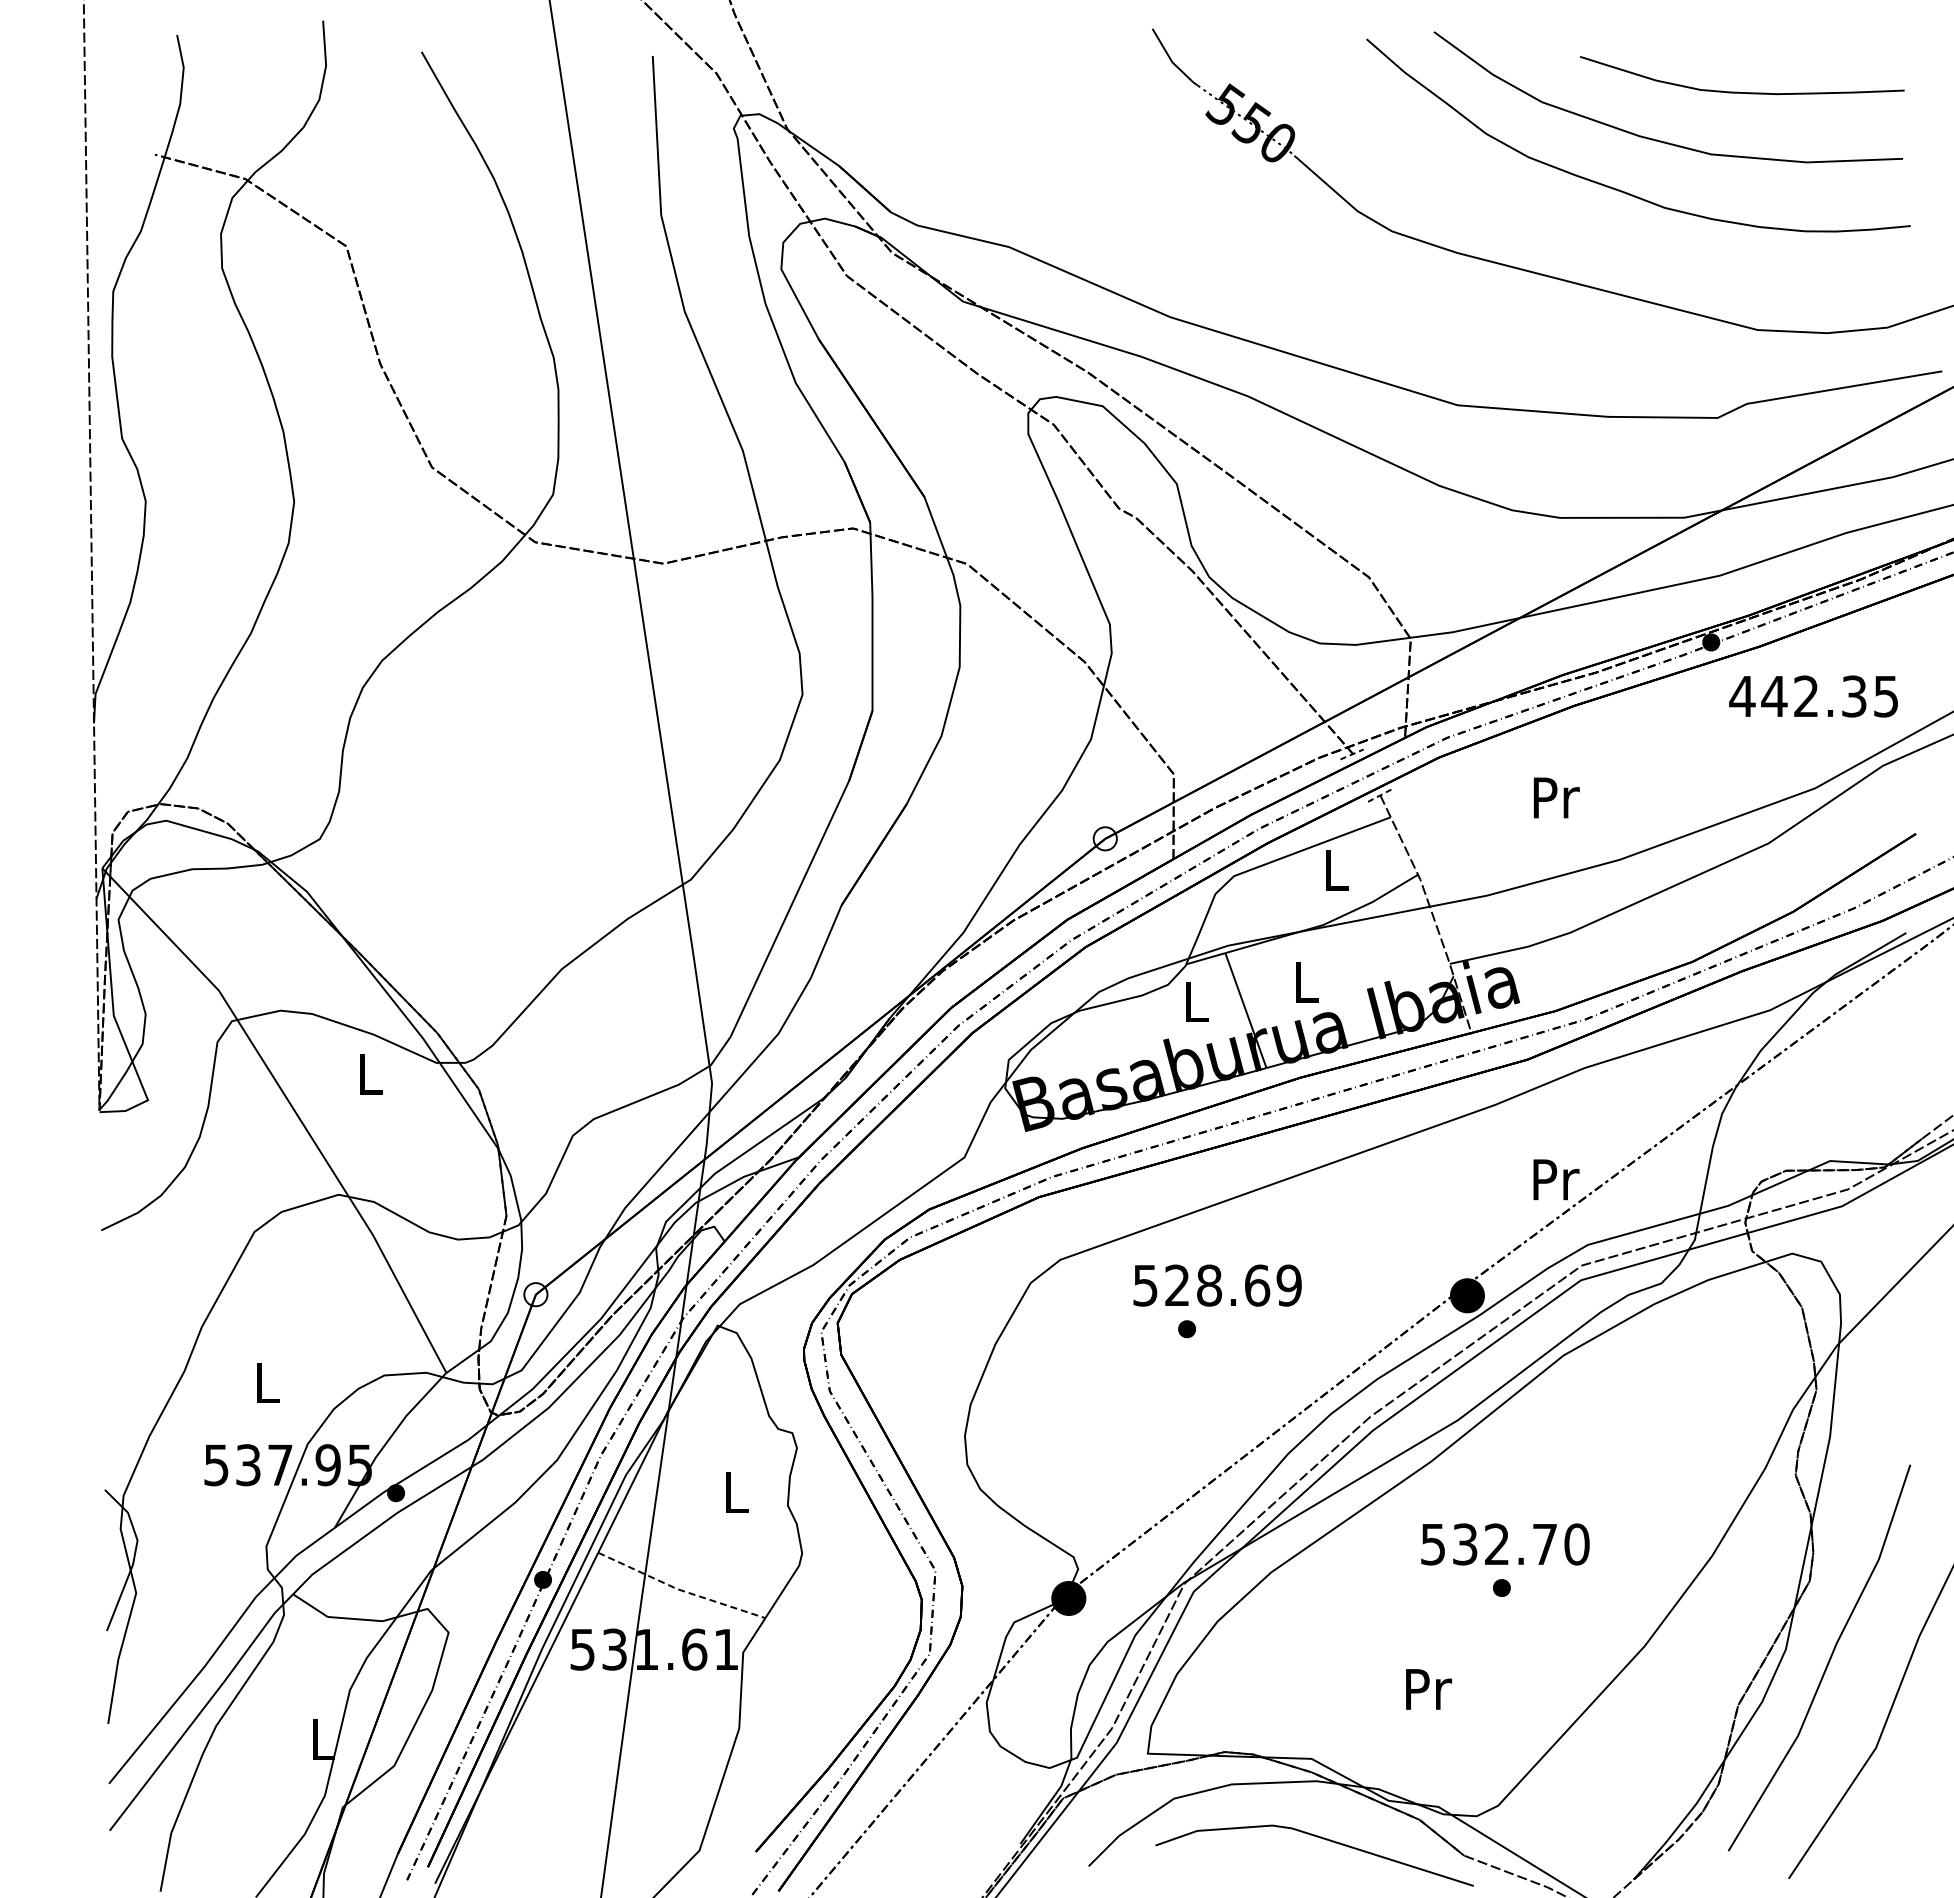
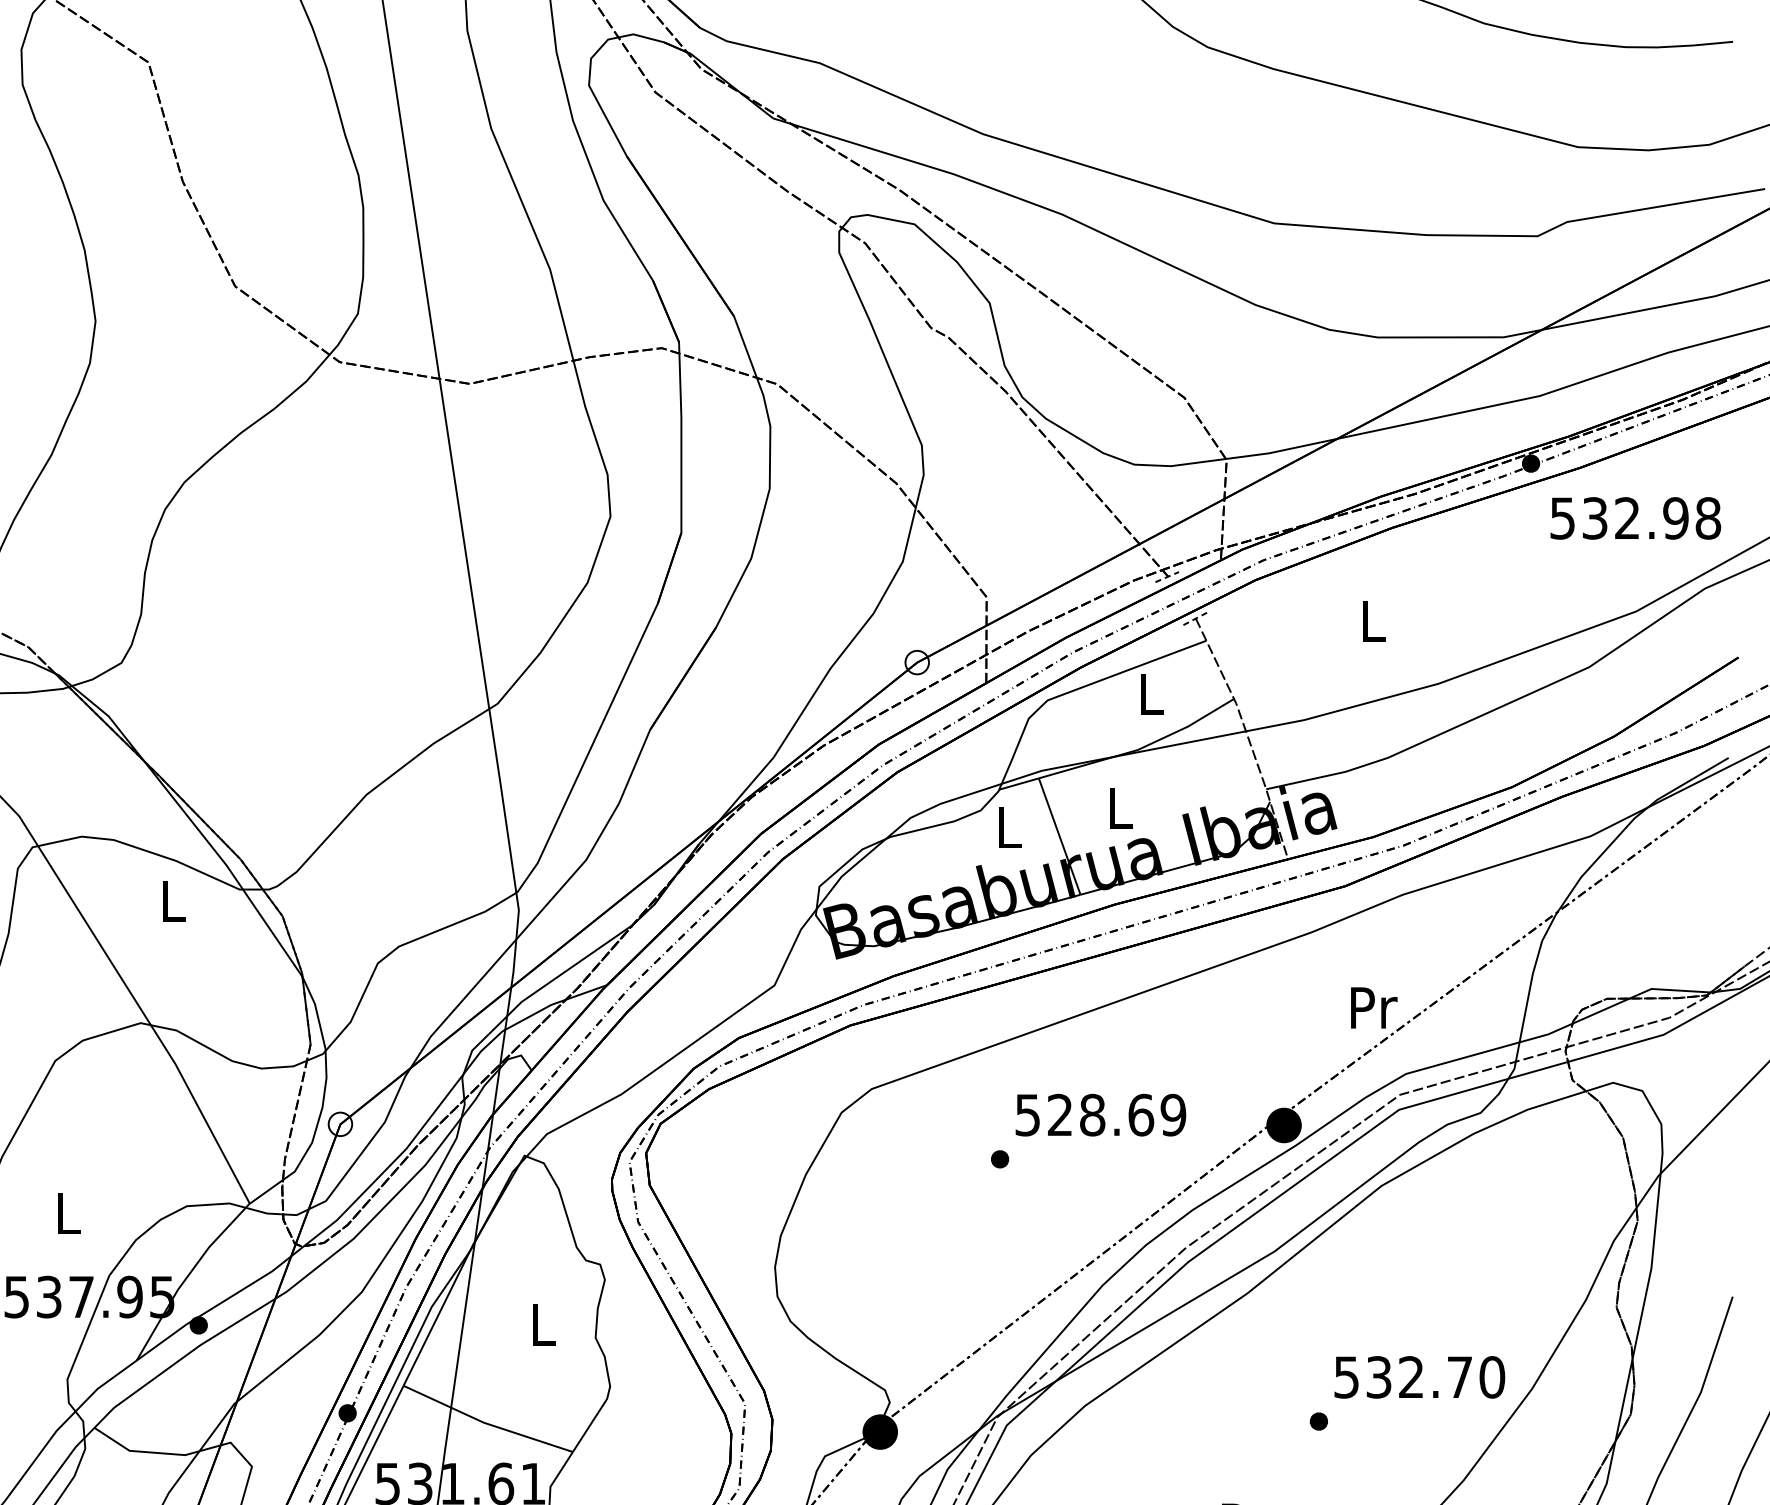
text: (1813, 696) -> (1634, 518), 442.35 -> 532.98
text: (1556, 797) -> (1374, 620), Pr -> L
text: (1217, 1285) -> (1100, 1115), moved
text: (1505, 1544) -> (1419, 1377), moved
line: (679, 1589) -> (485, 1423), dashed -> solid

